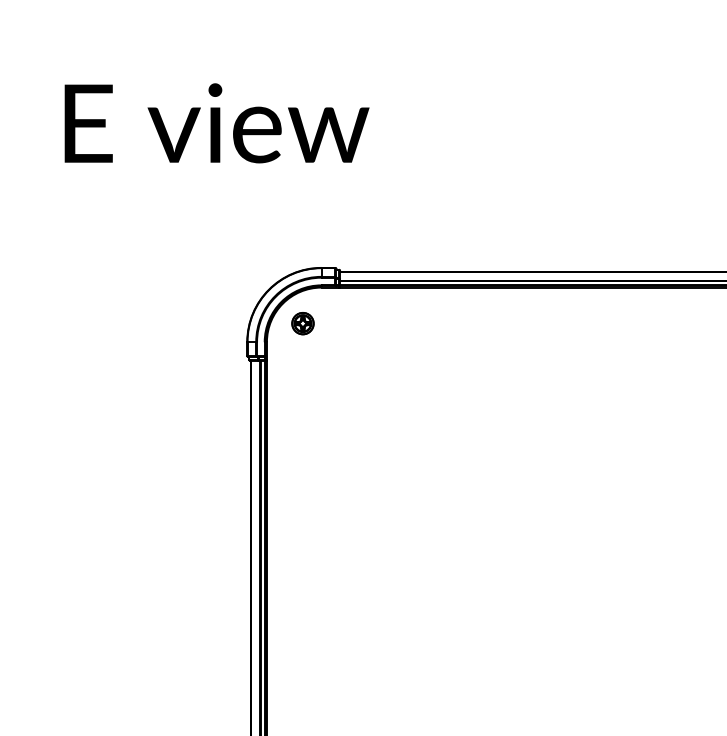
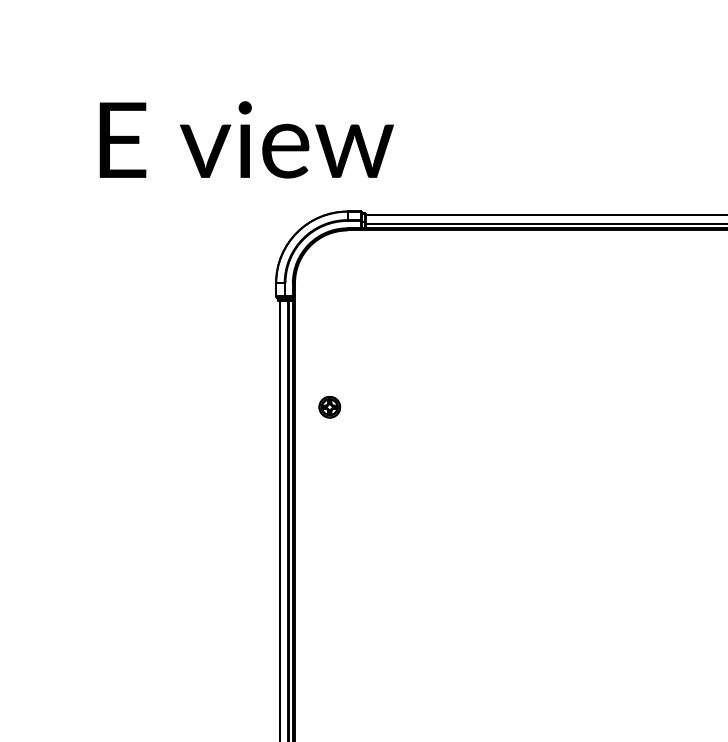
text: (216, 122) -> (246, 139), moved
part: (302, 323) -> (329, 407), moved

